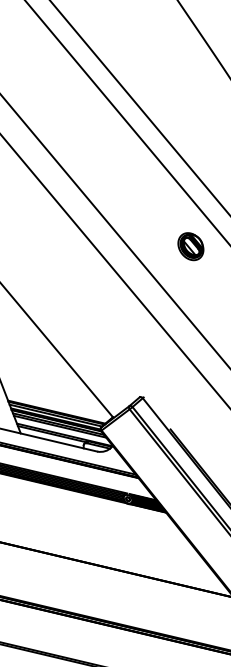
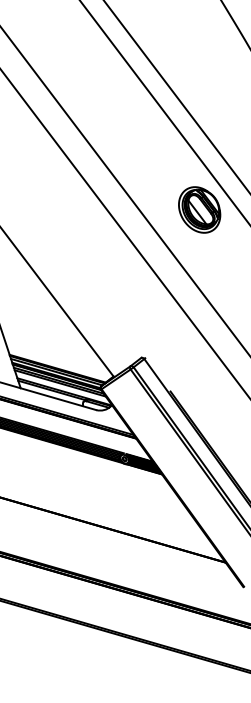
part: (190, 246) -> (199, 209), size x1.67

